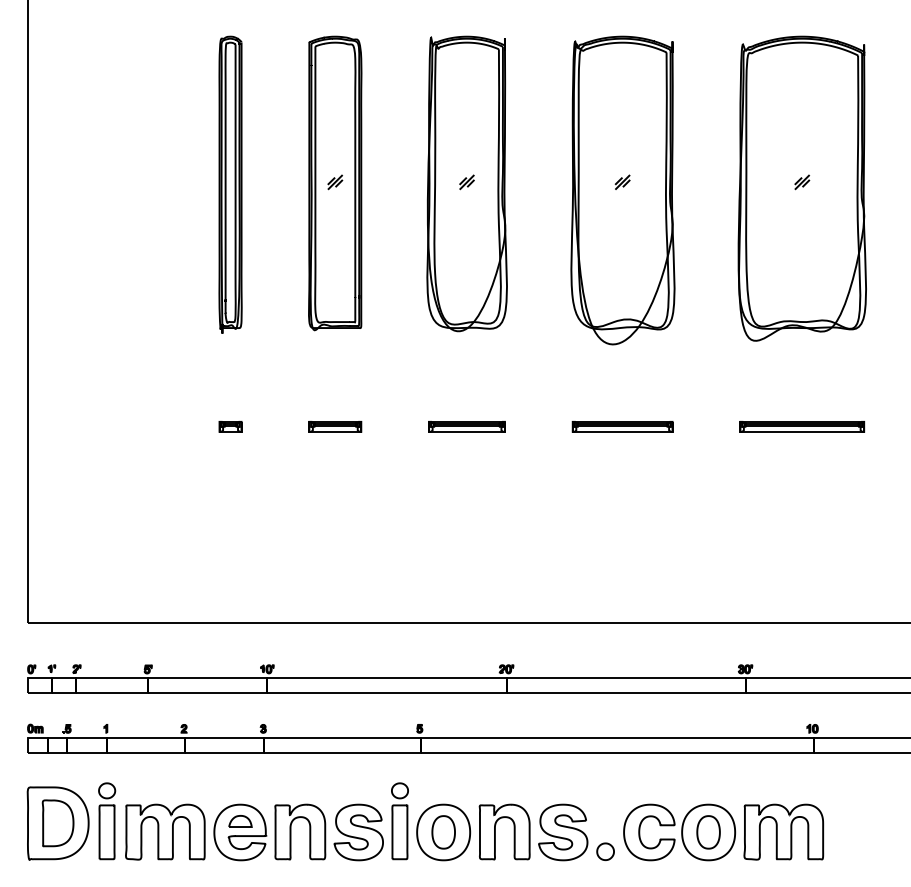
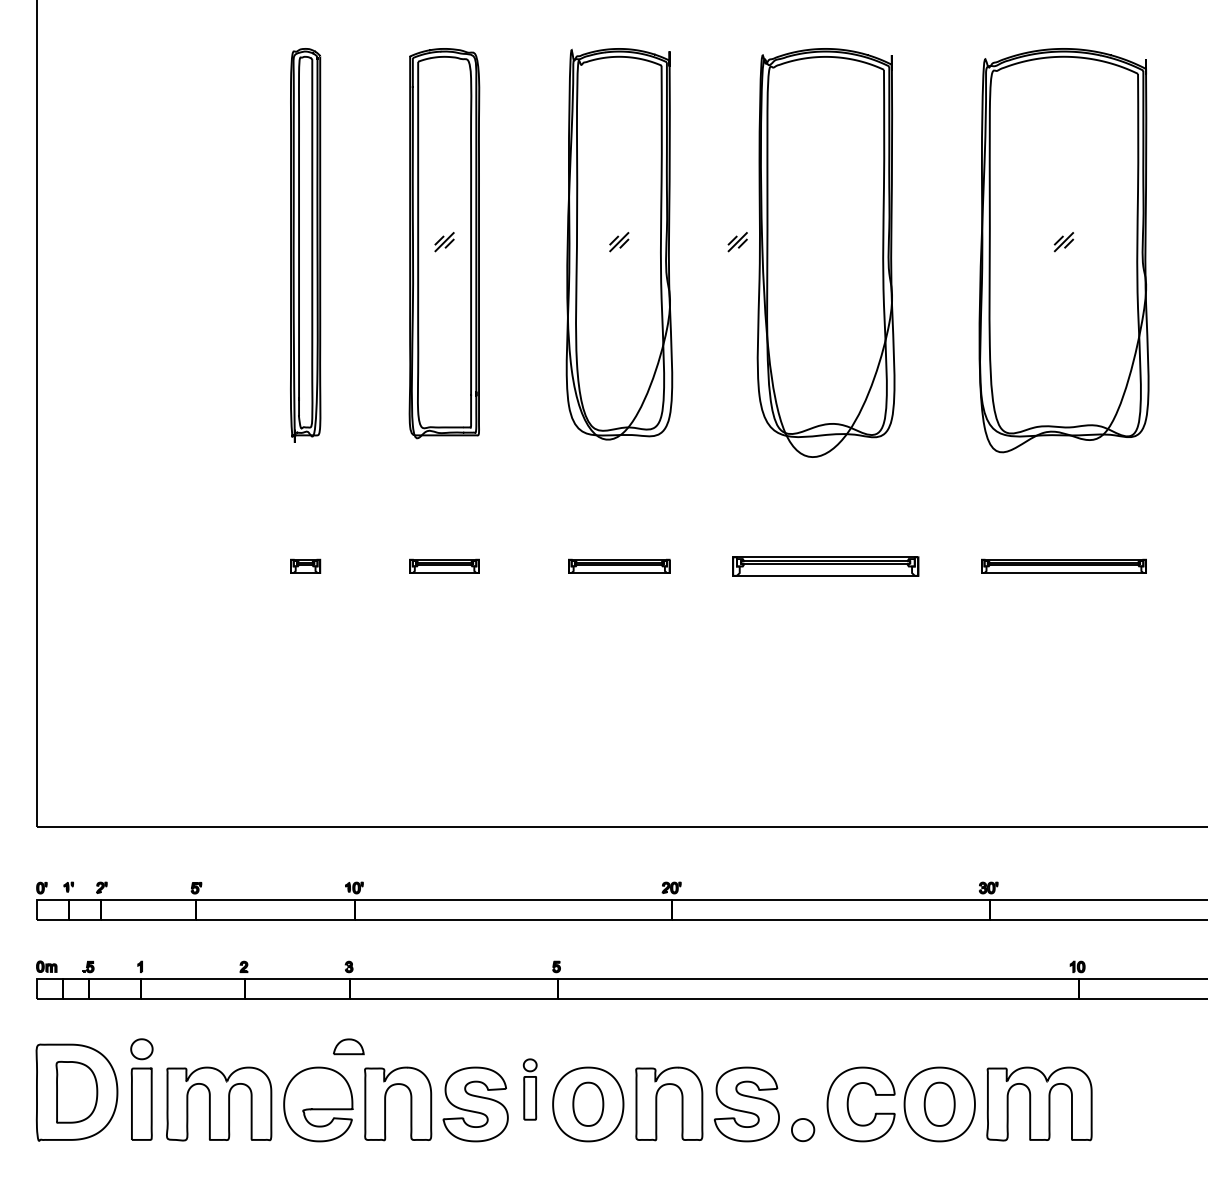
part: (622, 182) -> (737, 242), moved
part: (622, 426) -> (825, 565), size x1.4
part: (240, 821) -> (348, 1046), moved
part: (399, 821) -> (529, 1089), size x0.6

